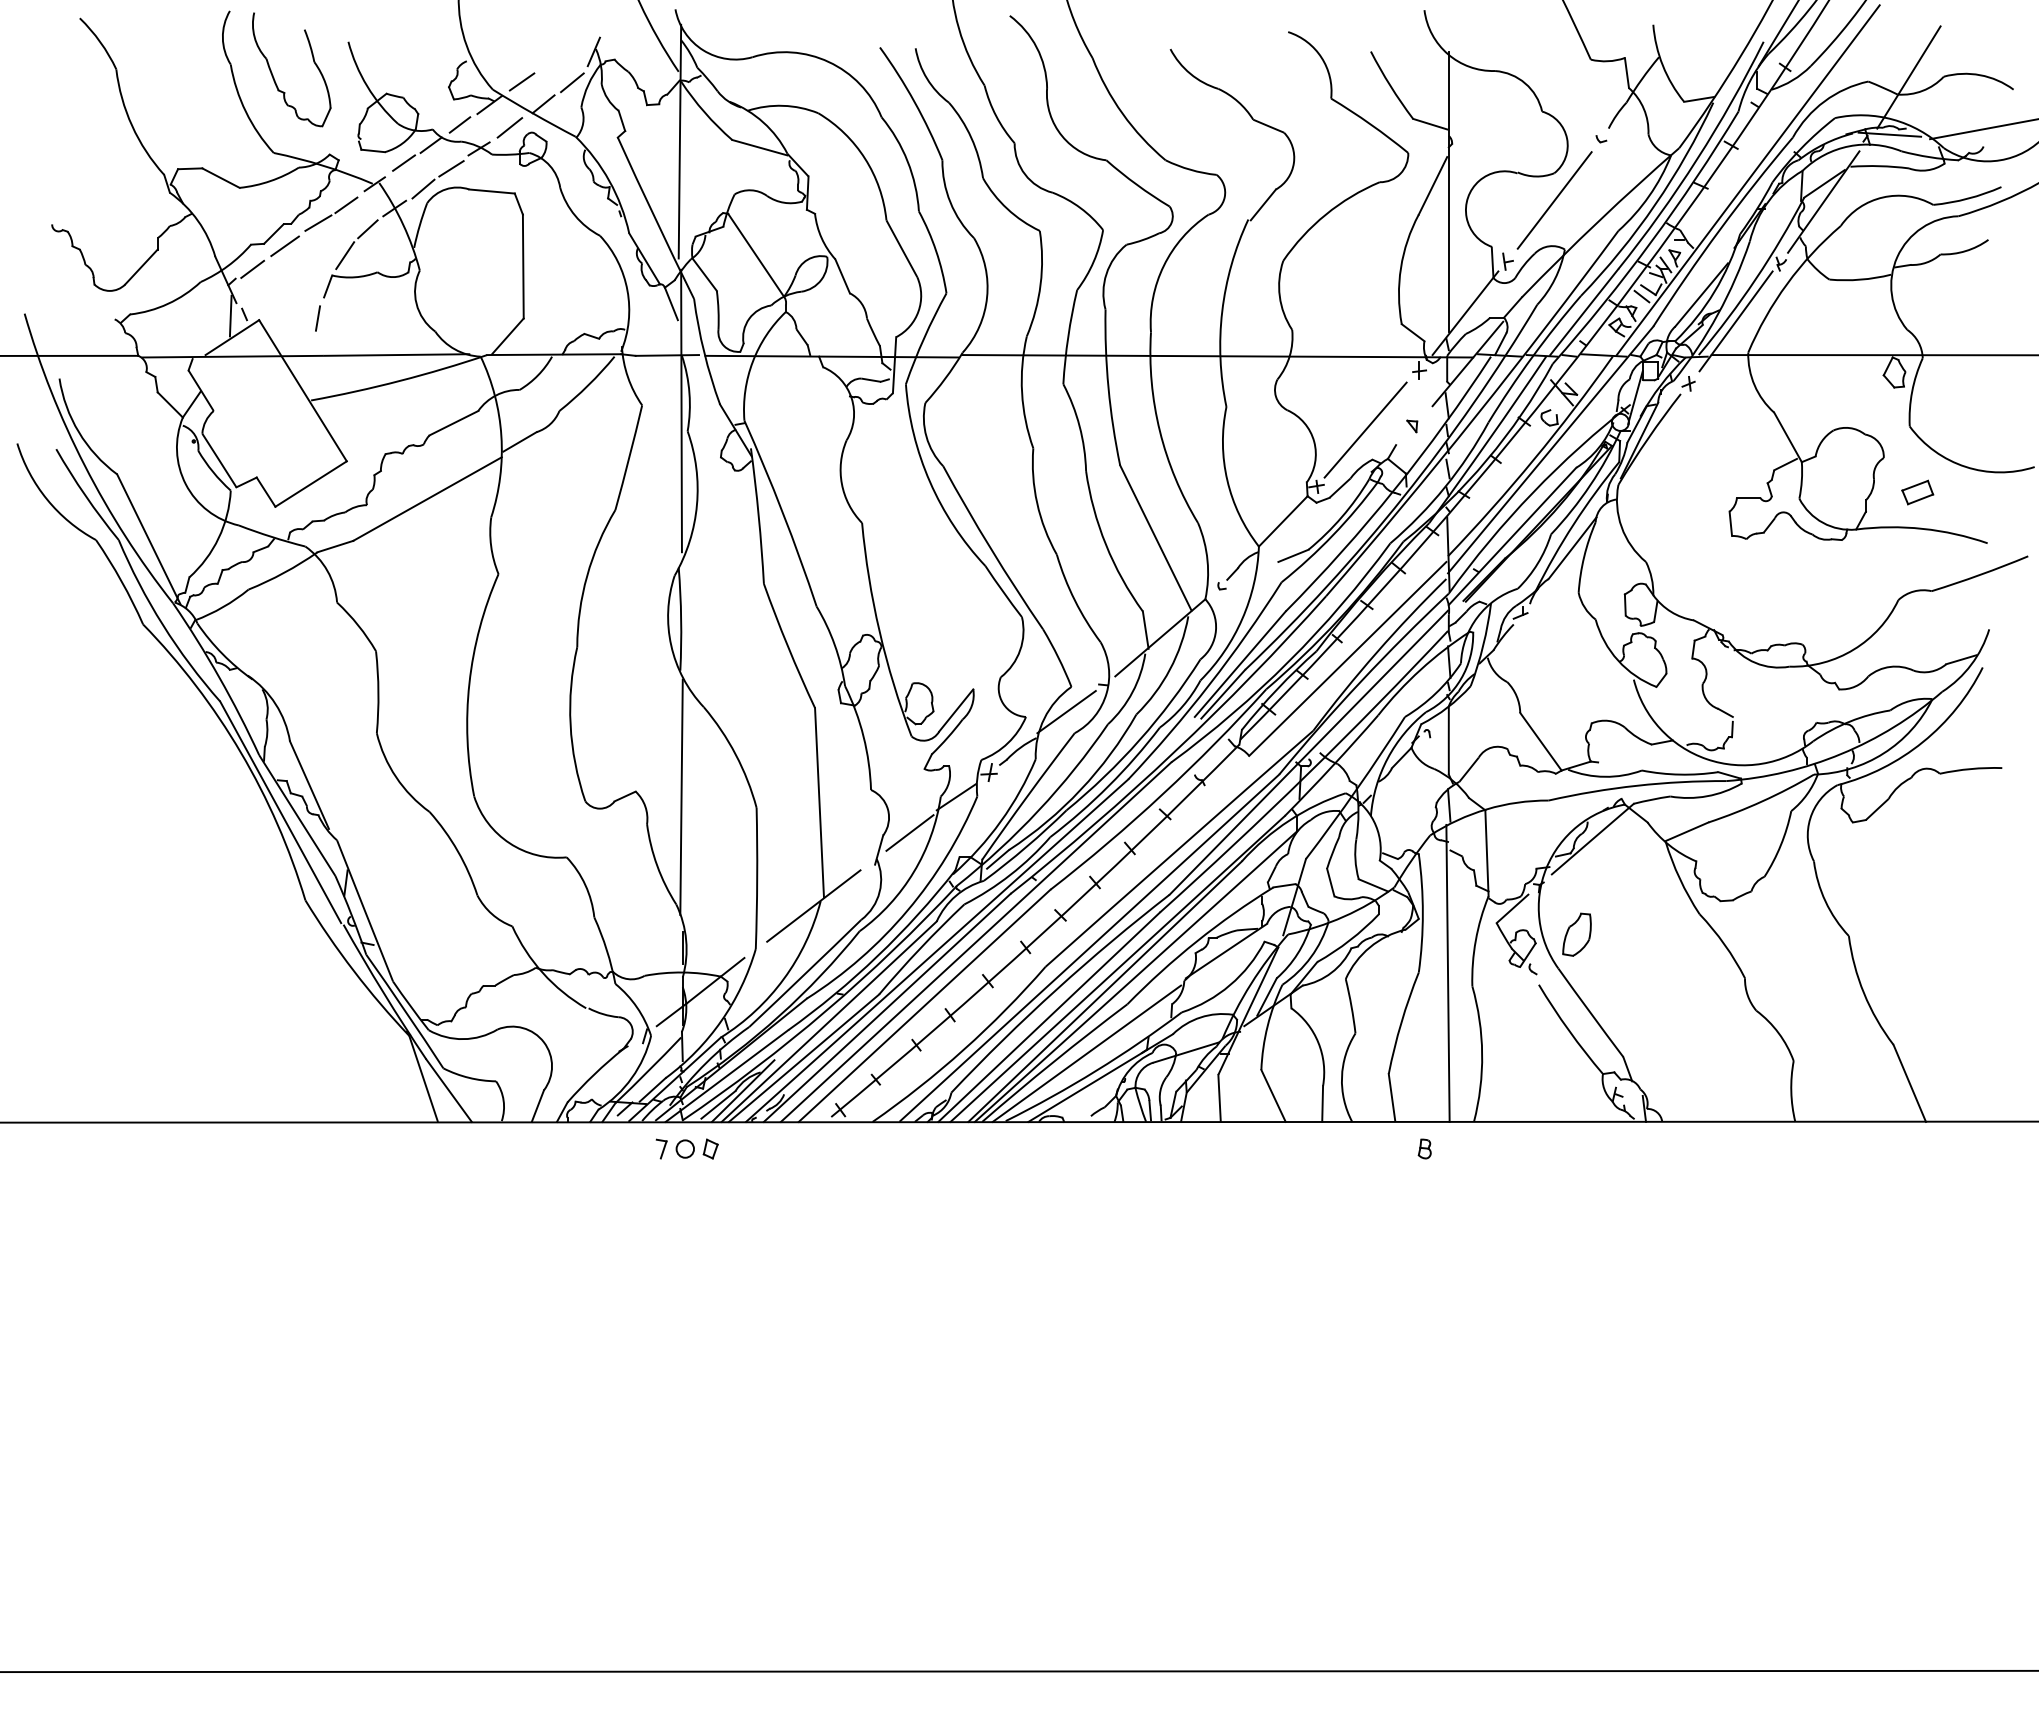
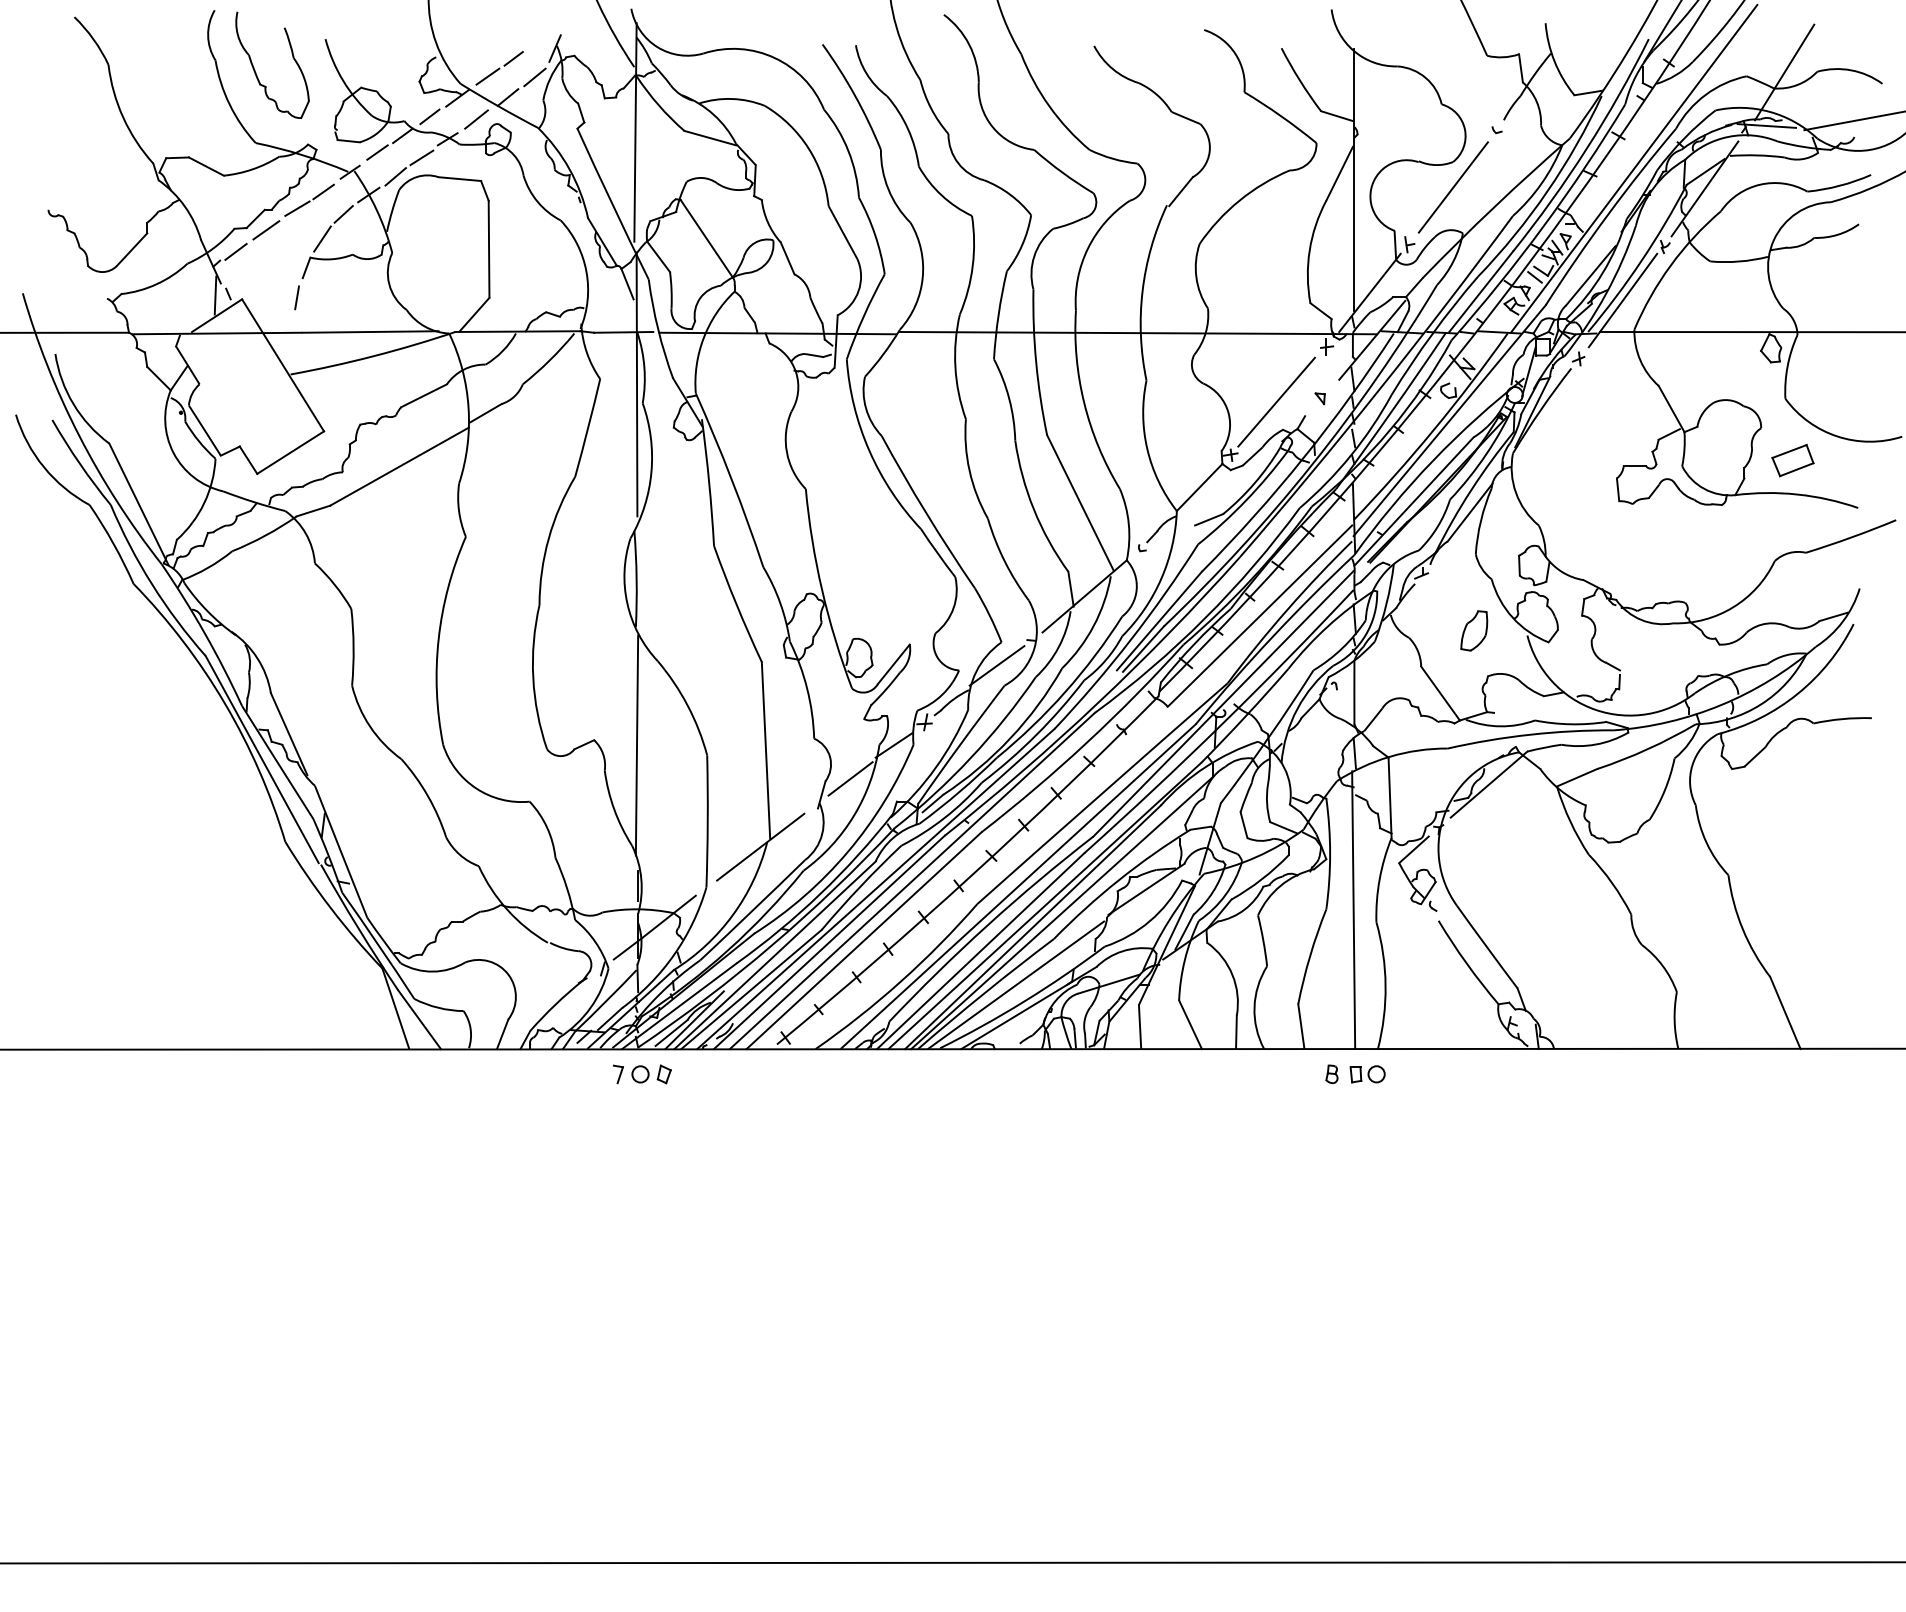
line: (549, 62) -> (513, 58), added
part: (1917, 492) -> (1792, 460), size x1.43
part: (1576, 934) -> (1473, 630), moved
part: (1462, 1148) -> (1367, 1073), added

